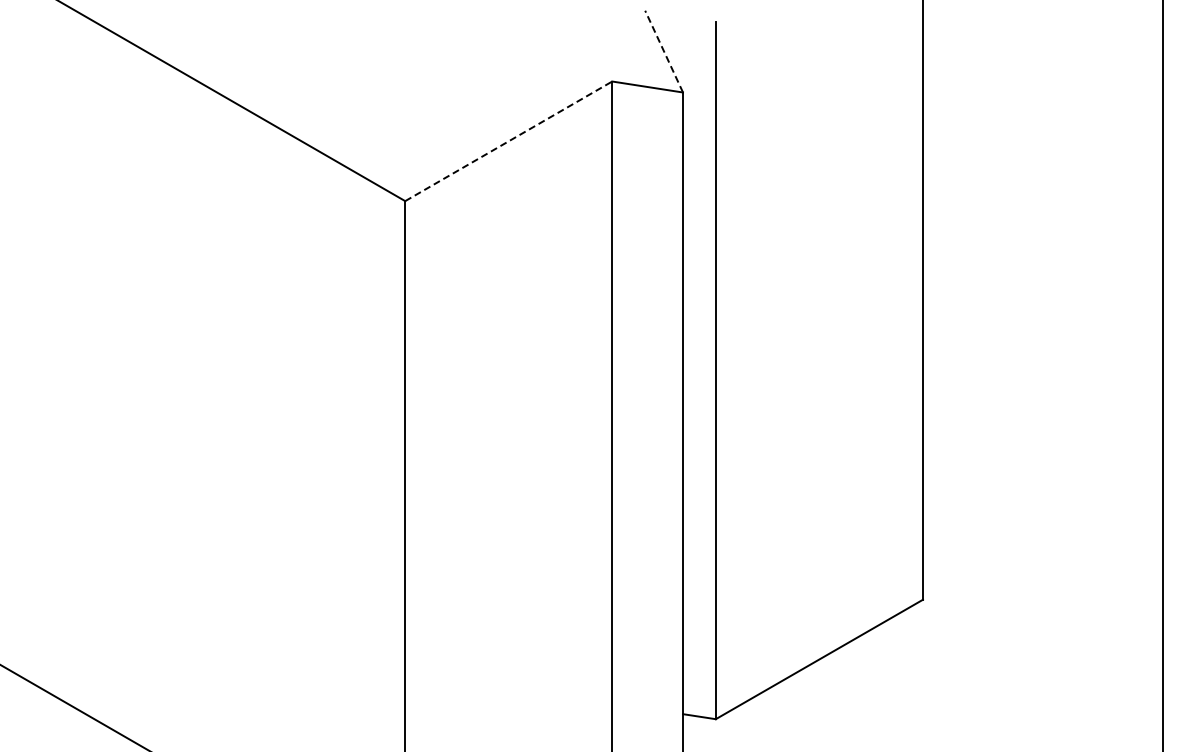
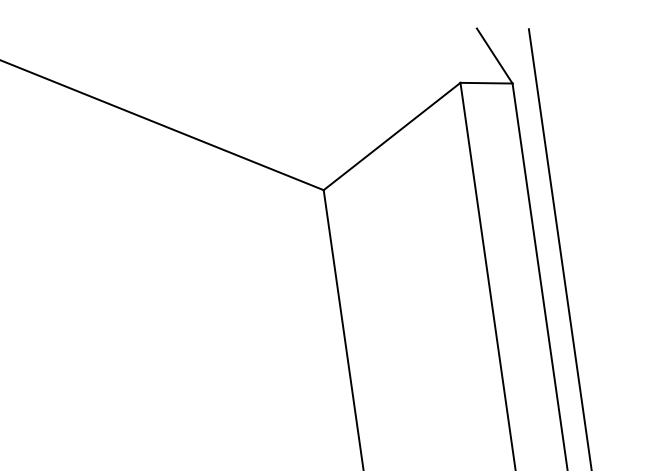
line: (663, 51) -> (494, 56), dashed -> solid
line: (508, 141) -> (391, 136), dashed -> solid

